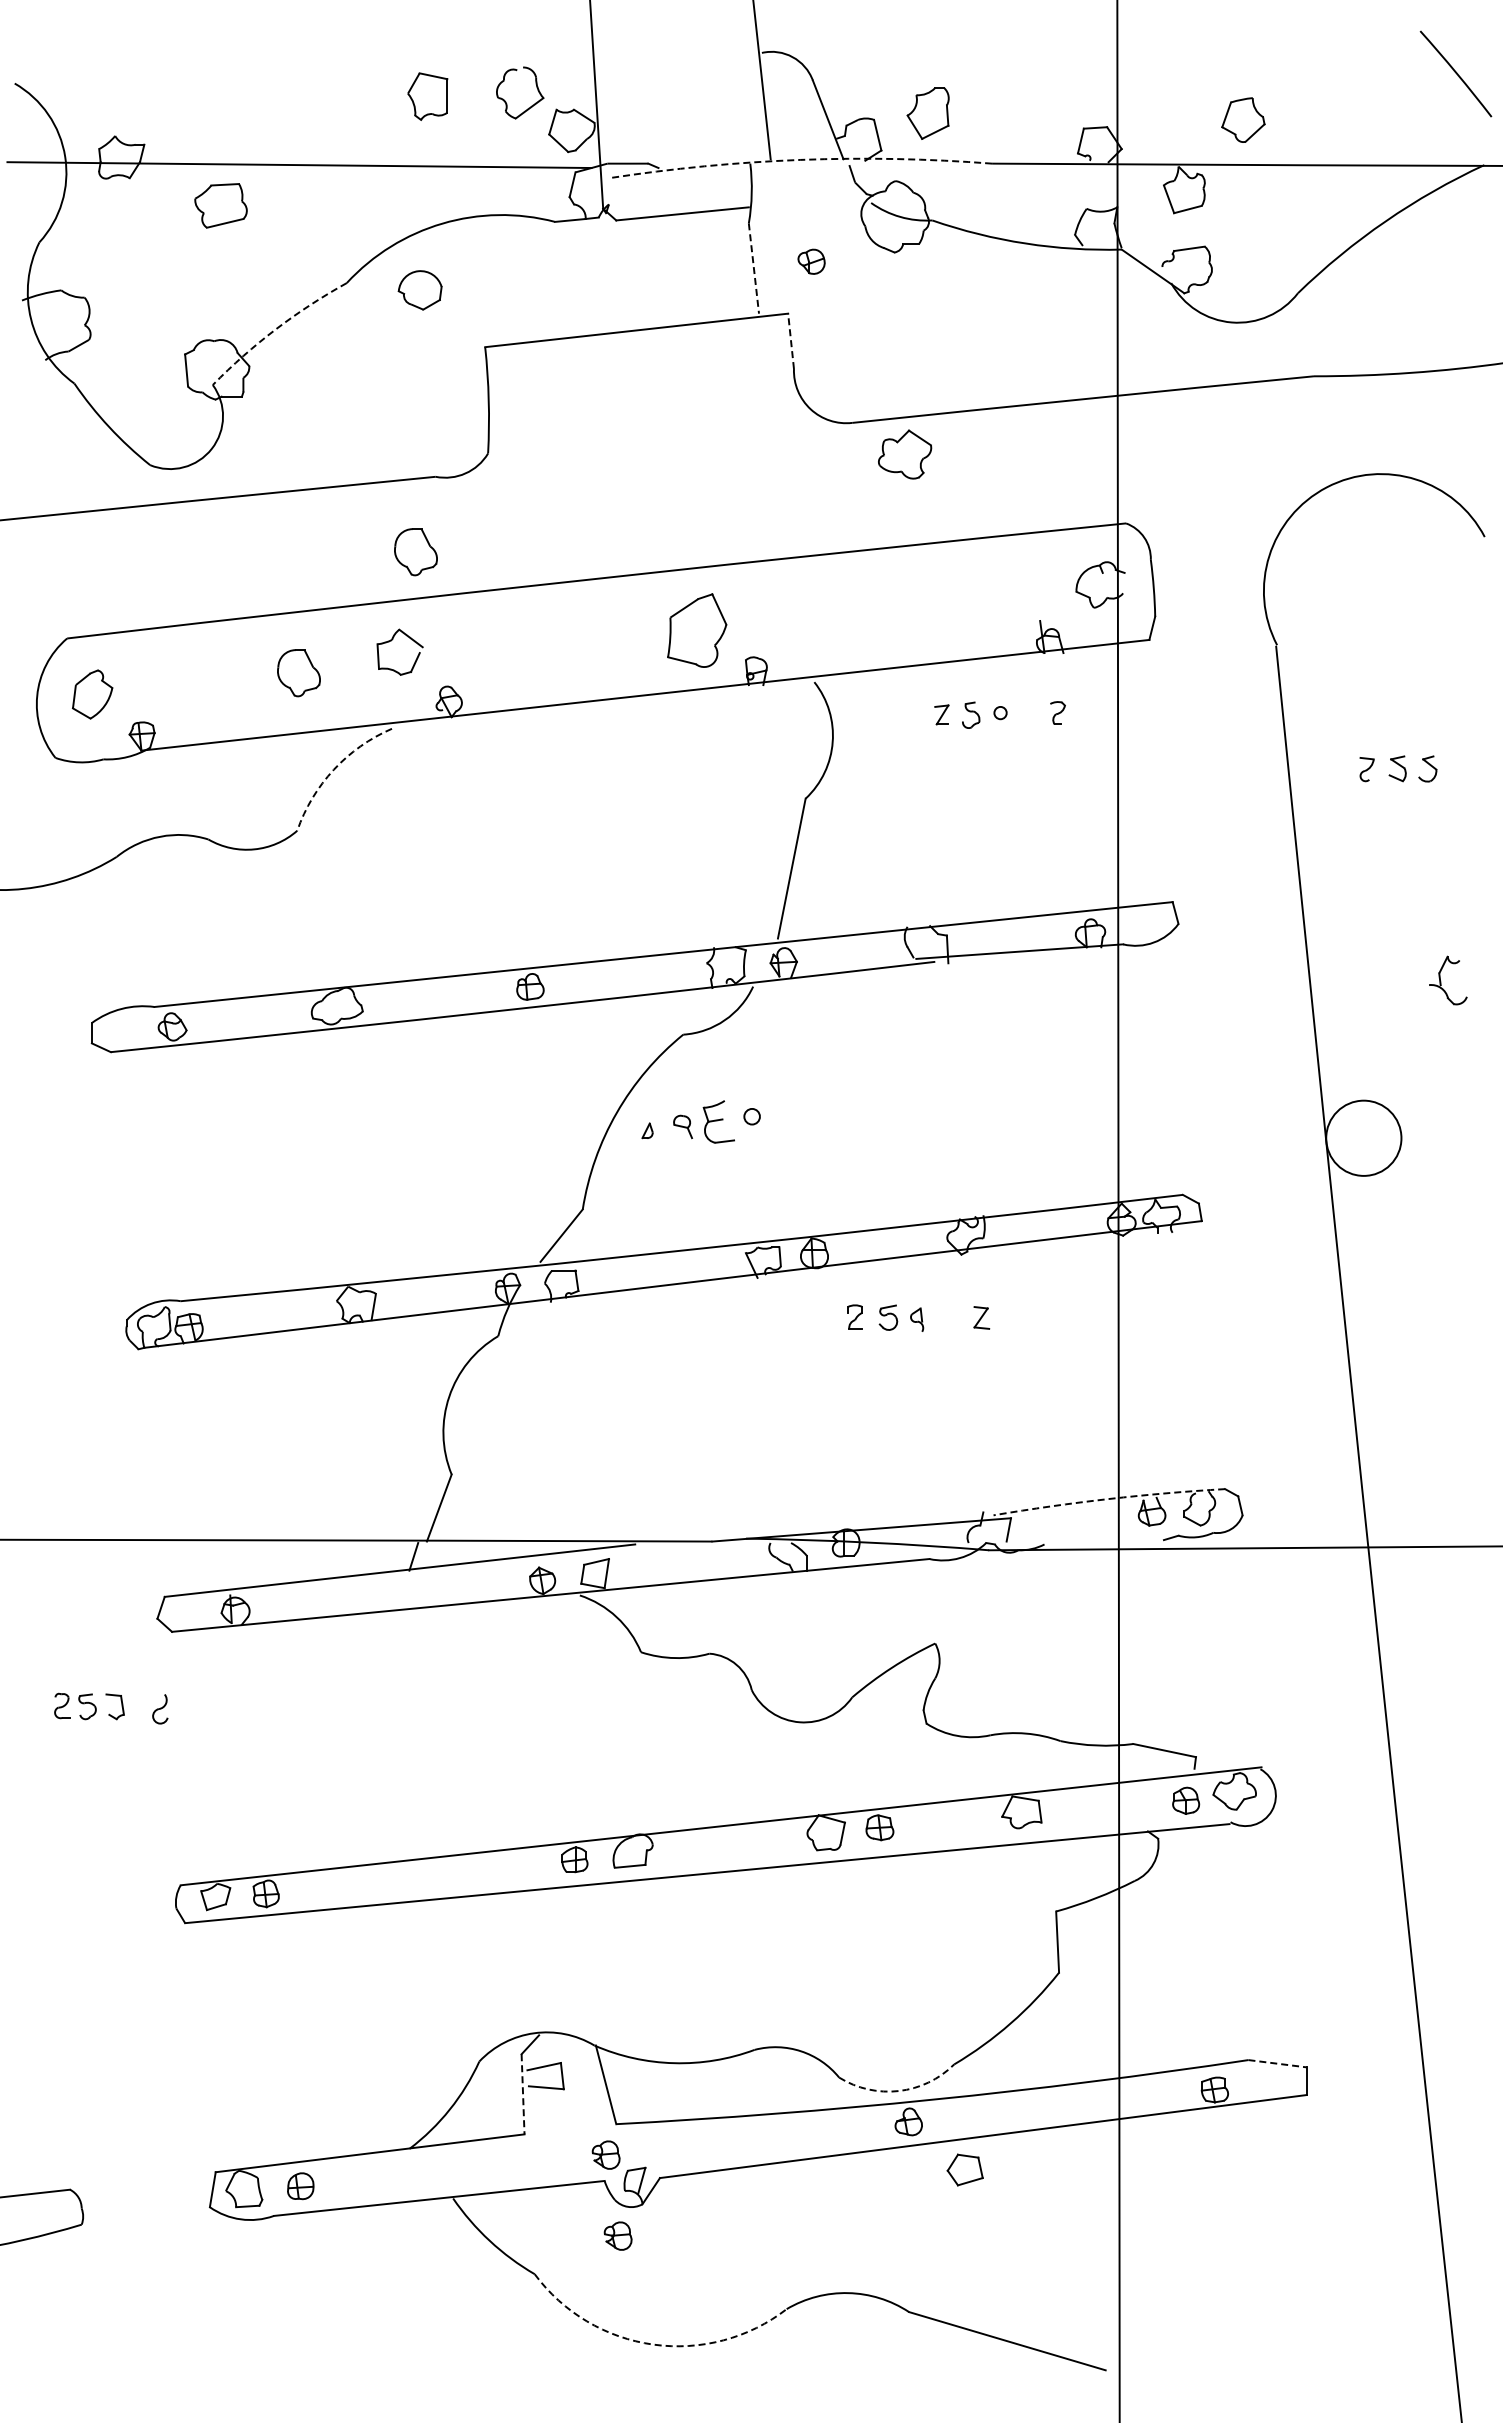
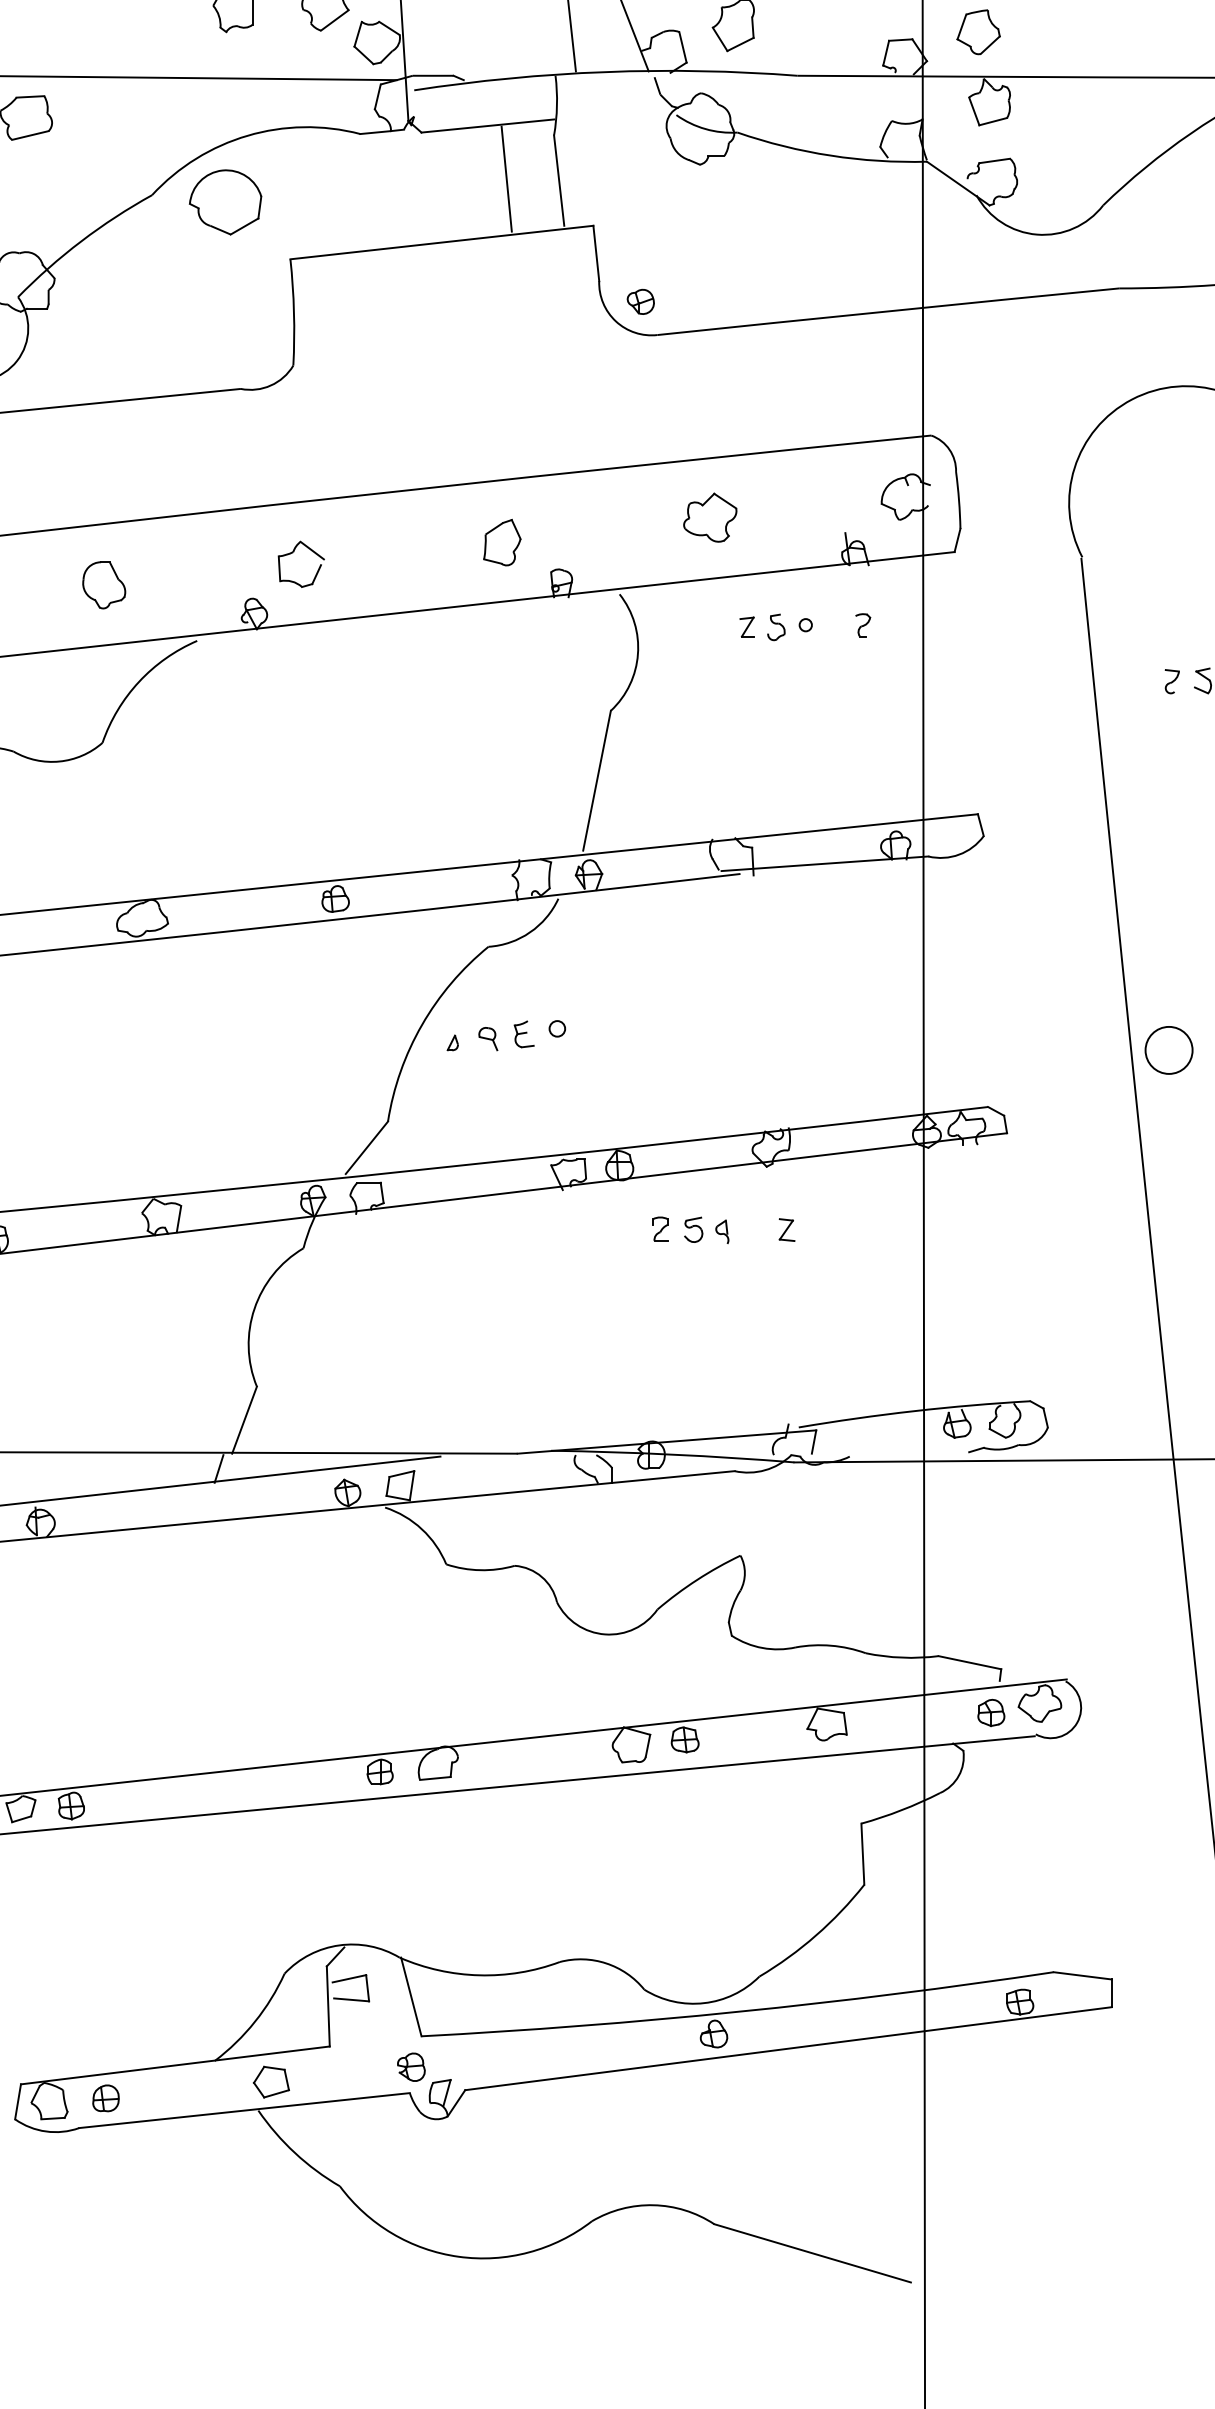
part: (1243, 119) -> (978, 31), moved
arc: (800, 159) -> (605, 71), dashed -> solid
part: (811, 261) -> (640, 301), moved
line: (701, 266) -> (506, 178), added
line: (753, 269) -> (558, 181), dashed -> solid
part: (419, 290) -> (224, 202), size x1.67
arc: (276, 329) -> (81, 241), dashed -> solid
line: (791, 341) -> (596, 253), dashed -> solid
part: (905, 454) -> (710, 517), moved
part: (415, 552) -> (220, 464), removed
part: (696, 630) -> (501, 542), size x0.62
part: (391, 641) -> (292, 553), moved
arc: (333, 769) -> (138, 681), dashed -> solid
part: (718, 1122) -> (523, 1034), size x0.62
circle: (1363, 1137) -> (1168, 1049), size x0.62
arc: (1108, 1499) -> (913, 1411), dashed -> solid
line: (1278, 2063) -> (1083, 1975), dashed -> solid
arc: (898, 2091) -> (703, 2003), dashed -> solid
line: (523, 2094) -> (328, 2006), dashed -> solid
part: (964, 2169) -> (270, 2081), moved
part: (617, 2235) -> (422, 2147), removed
arc: (653, 2344) -> (458, 2256), dashed -> solid

